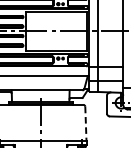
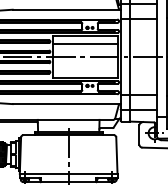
line: (56, 18) -> (85, 43), added
line: (85, 124) -> (116, 156), dashed -> solid

